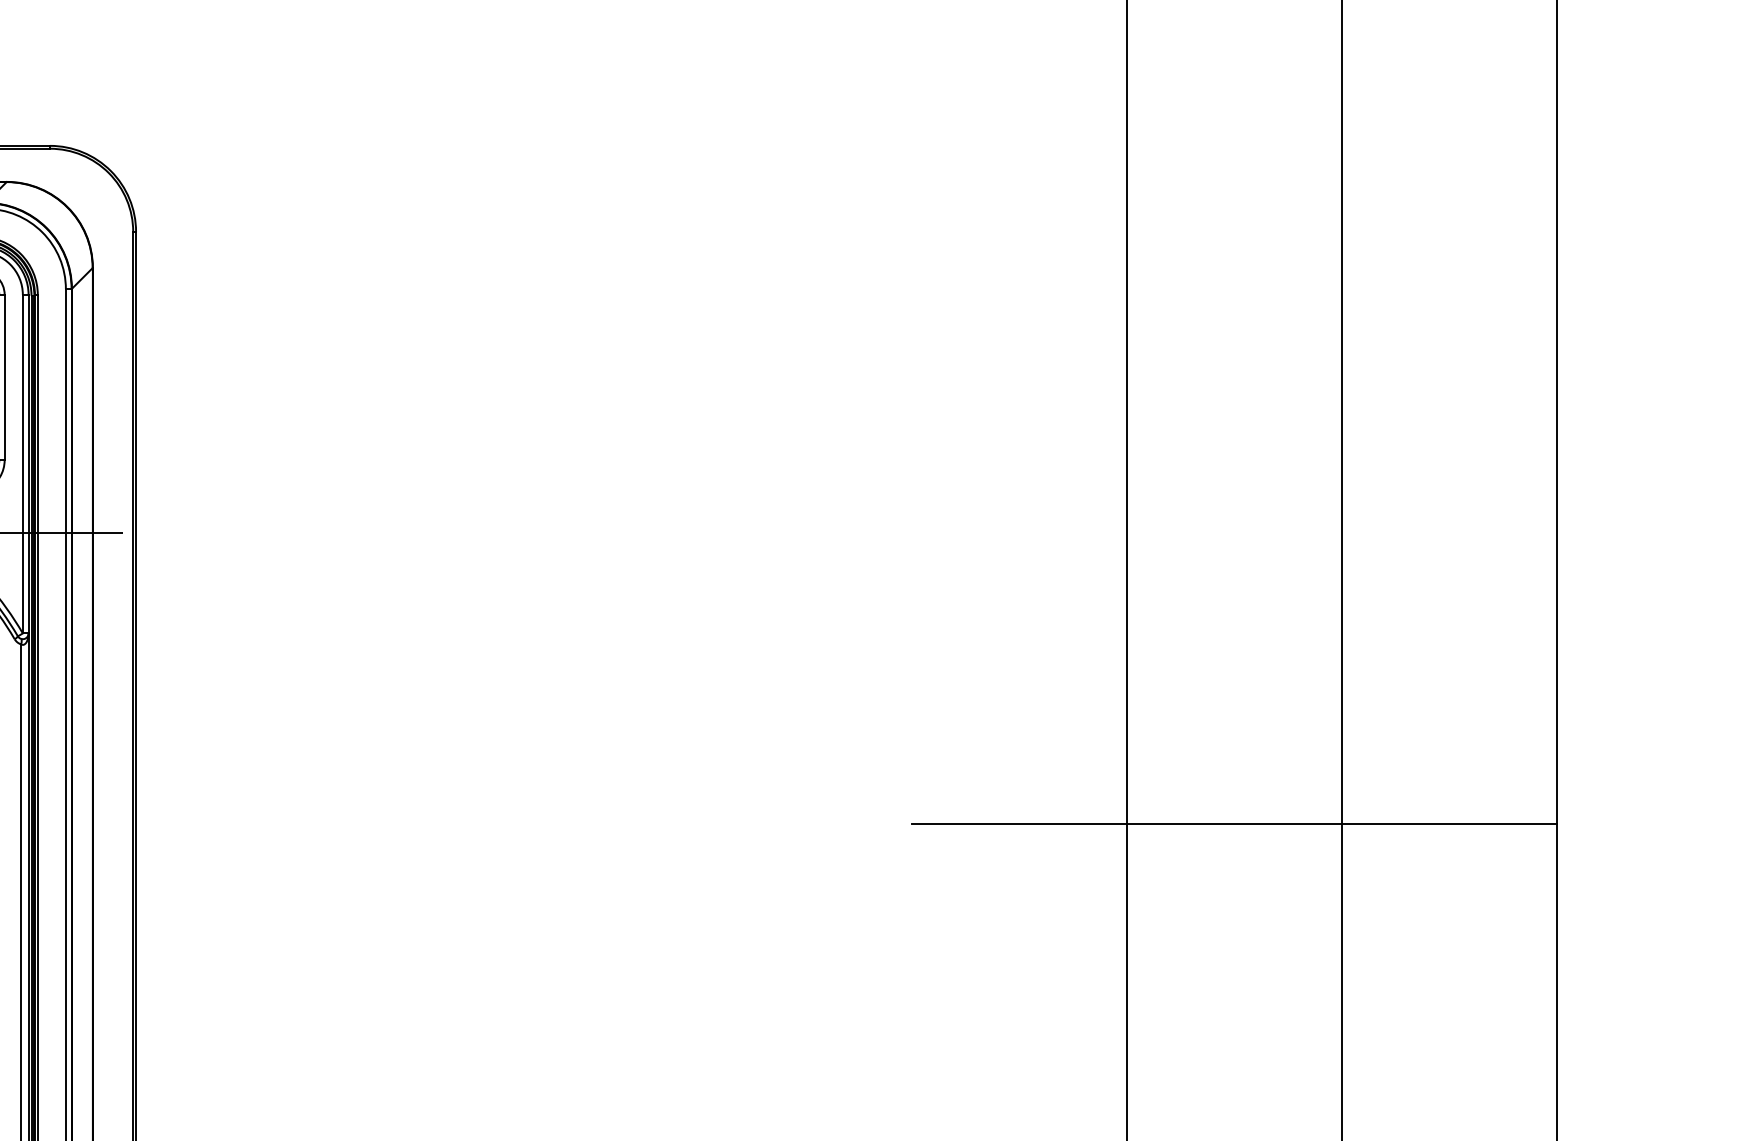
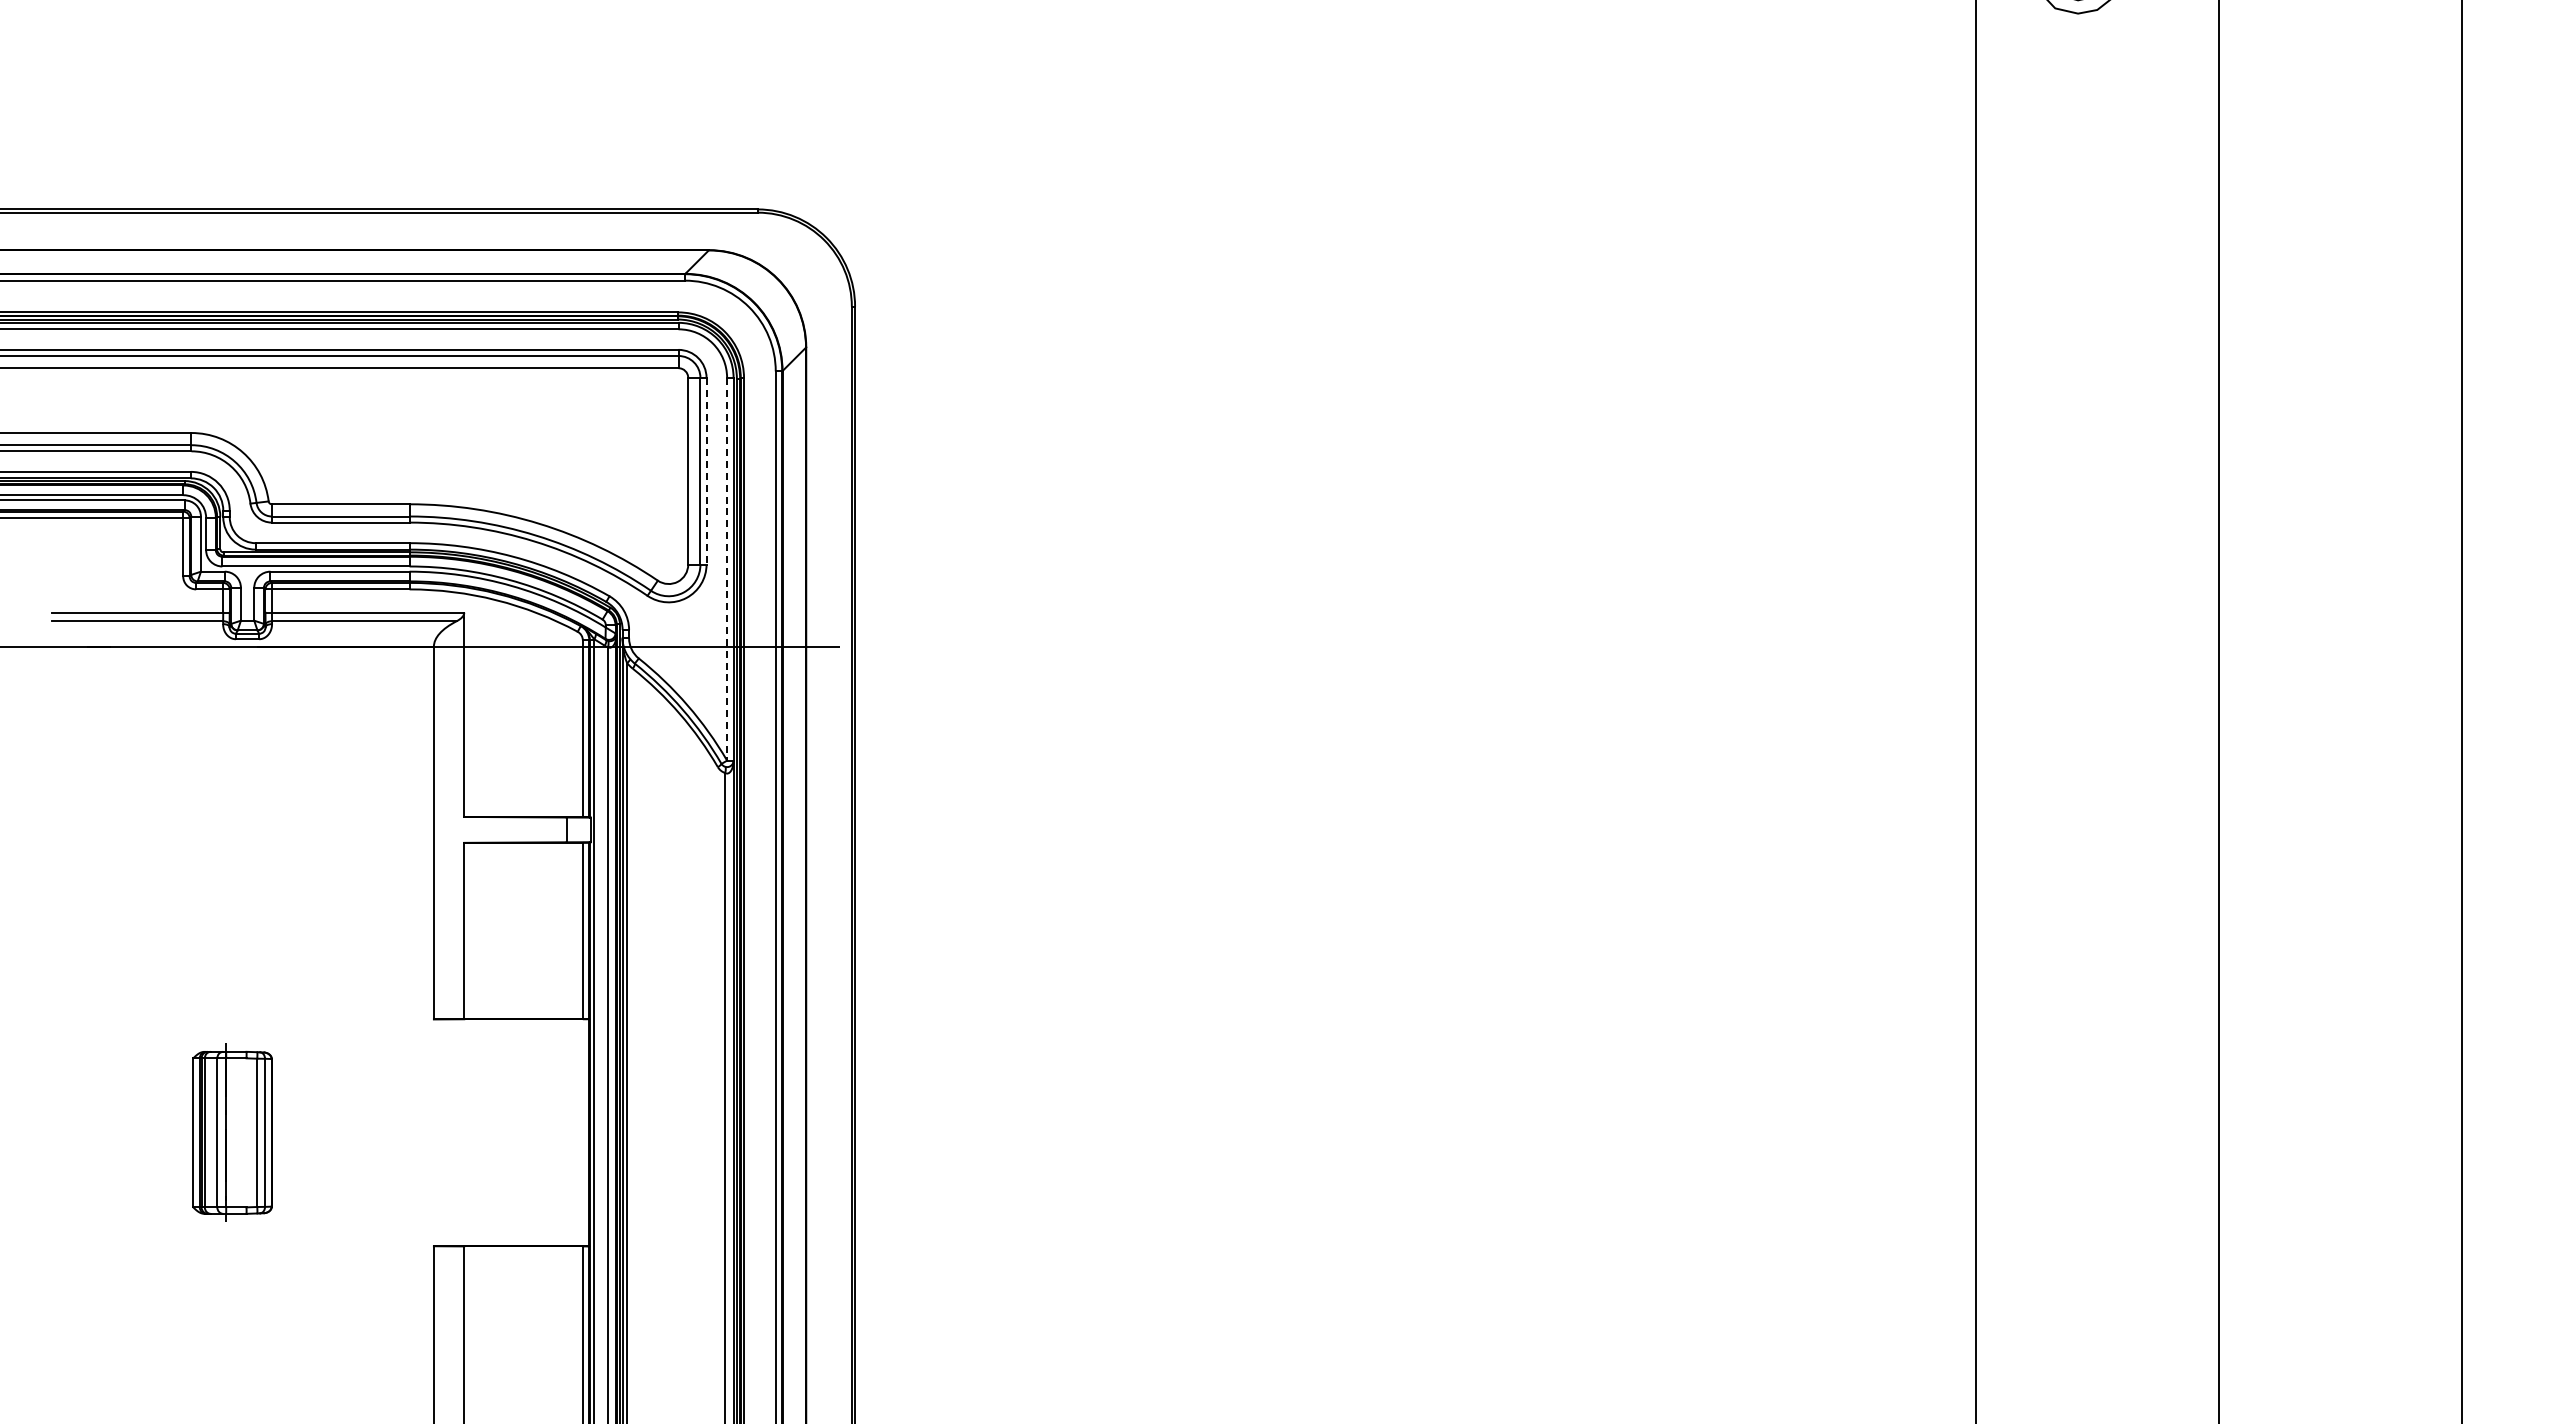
line: (4, 377) -> (706, 471), solid -> dashed
line: (23, 464) -> (727, 569), solid -> dashed
line: (1234, 824) -> (2096, 976), removed

